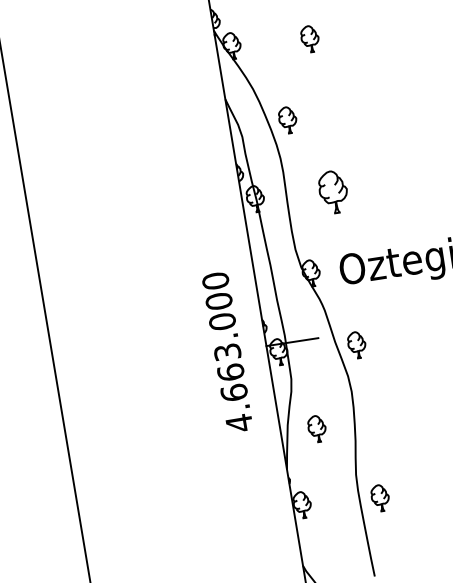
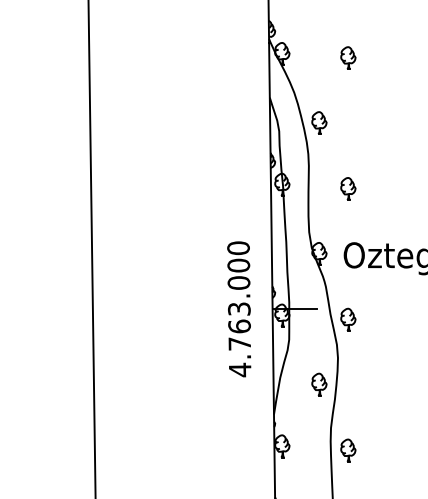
part: (333, 191) -> (348, 188), size x0.62
text: (233, 392) -> (239, 343), 4.663.000 -> 4.763.000
part: (317, 428) -> (319, 384), moved

